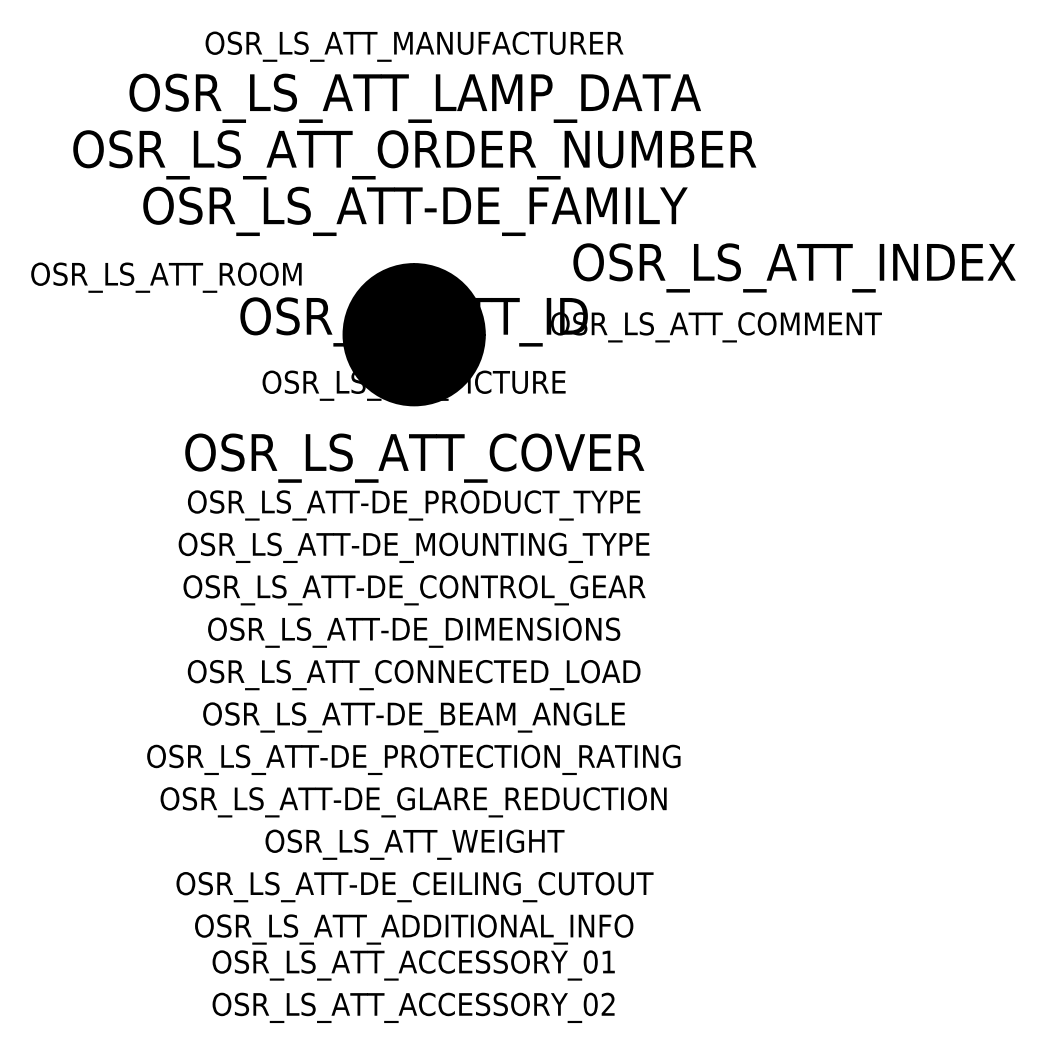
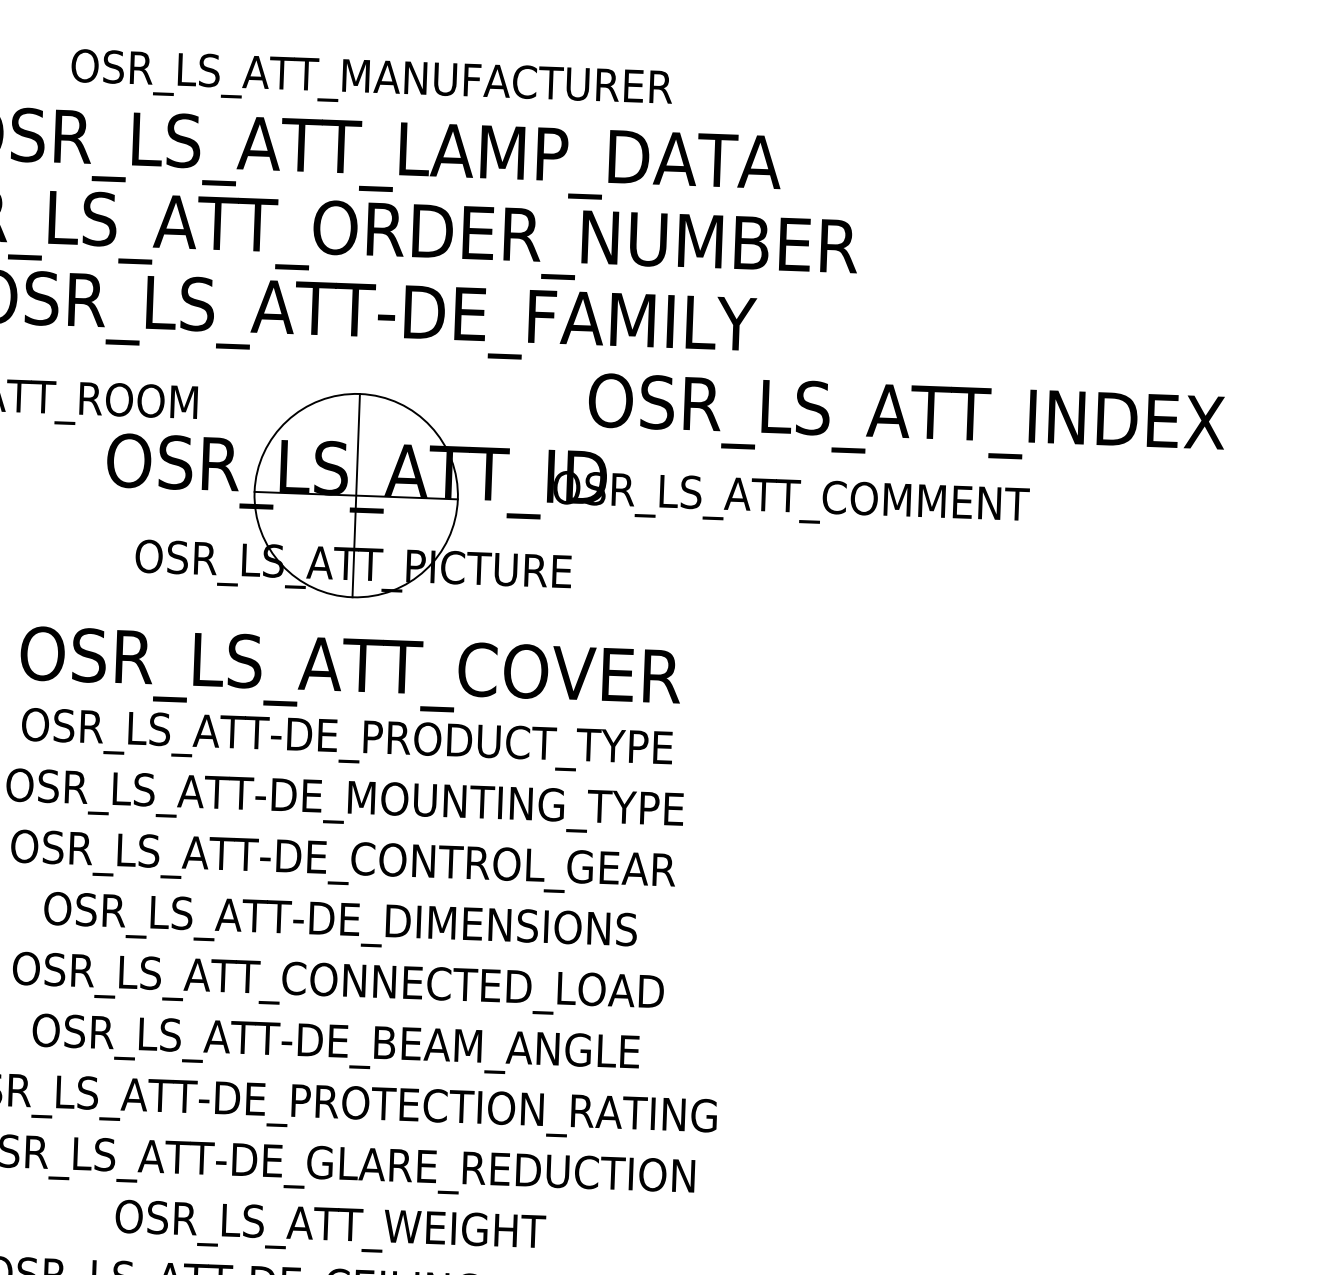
fill: (413, 334) -> (355, 495), removed

